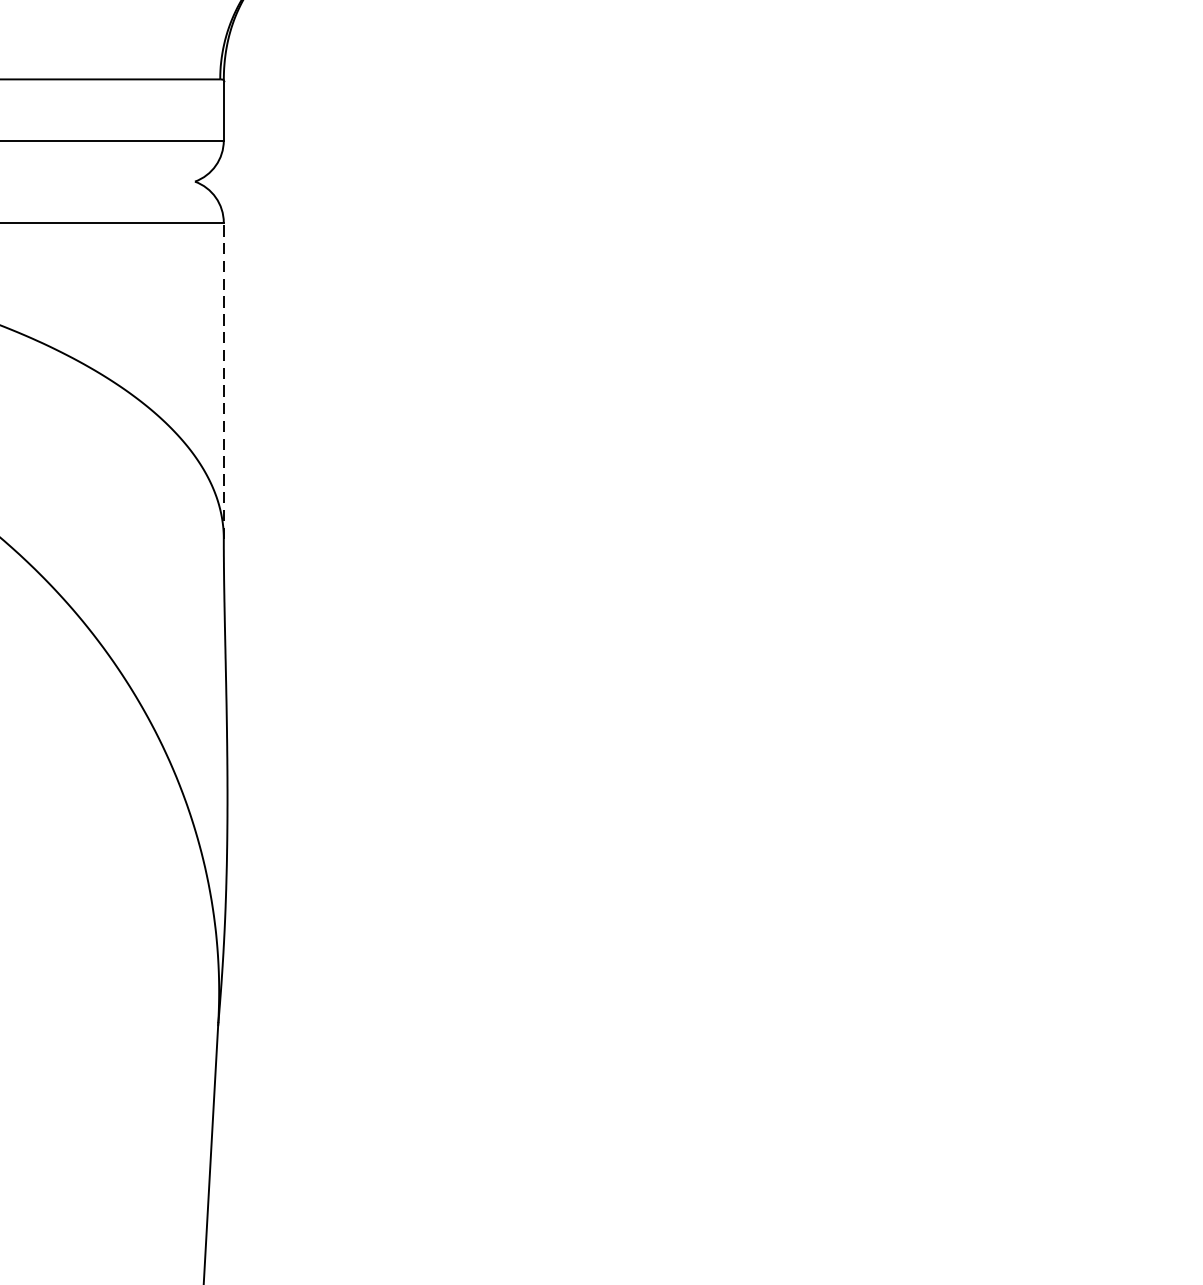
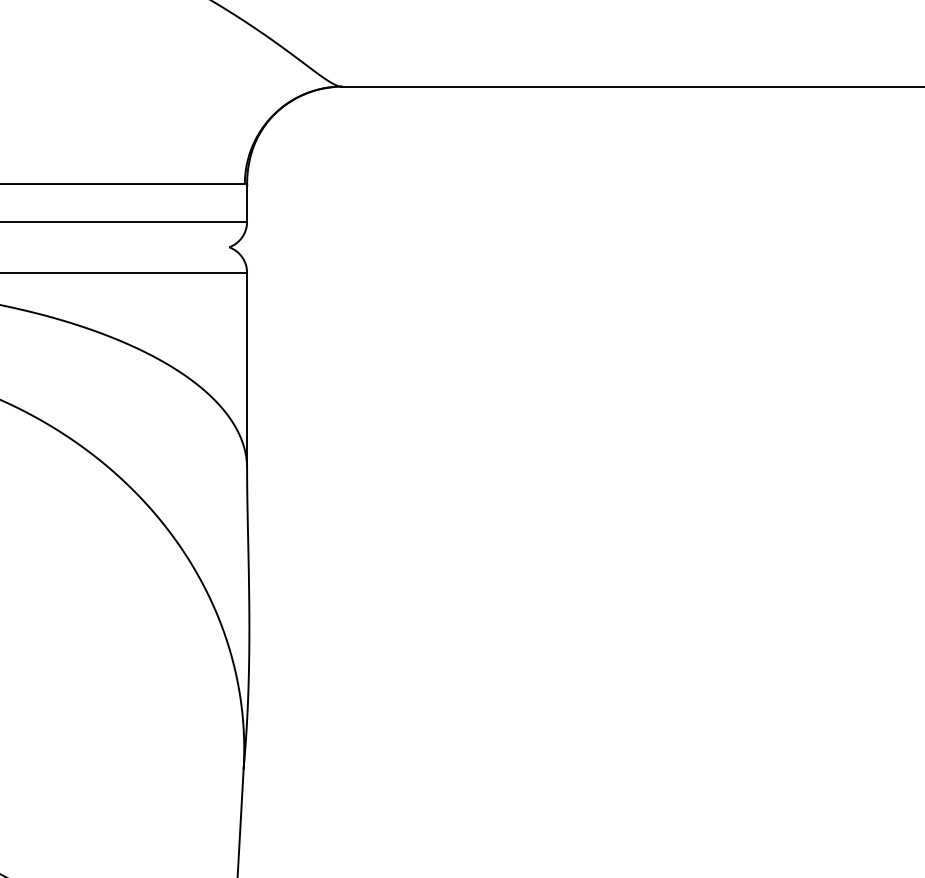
line: (224, 380) -> (247, 370), dashed -> solid

